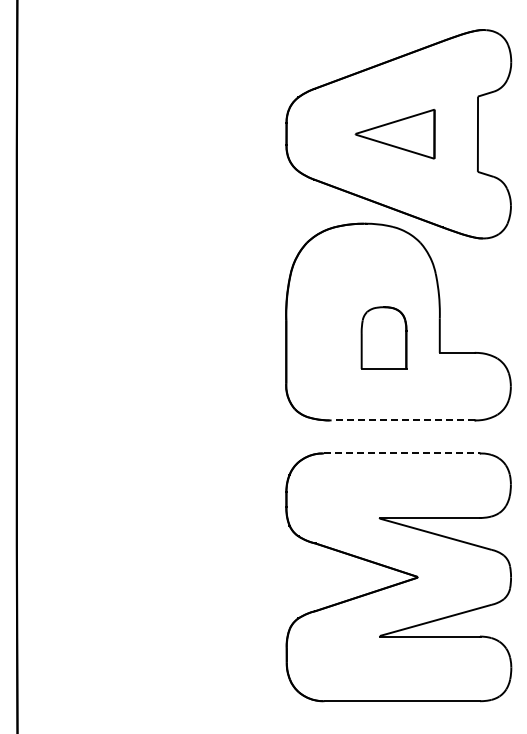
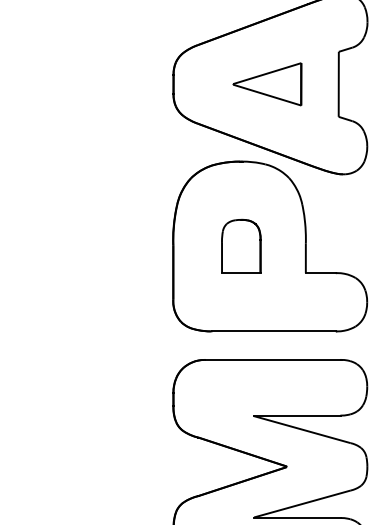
part: (383, 337) -> (240, 246), moved
line: (403, 420) -> (274, 331), dashed -> solid
line: (402, 453) -> (273, 359), dashed -> solid

